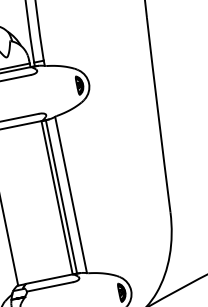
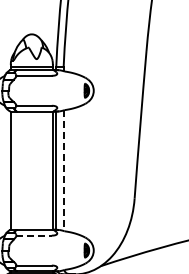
line: (71, 196) -> (63, 171), solid -> dashed
line: (50, 286) -> (34, 235), solid -> dashed

